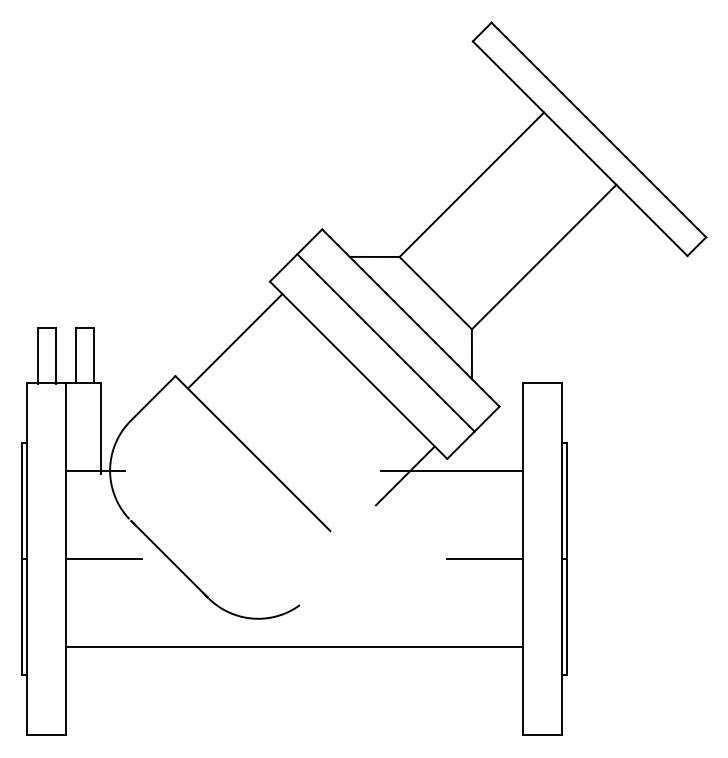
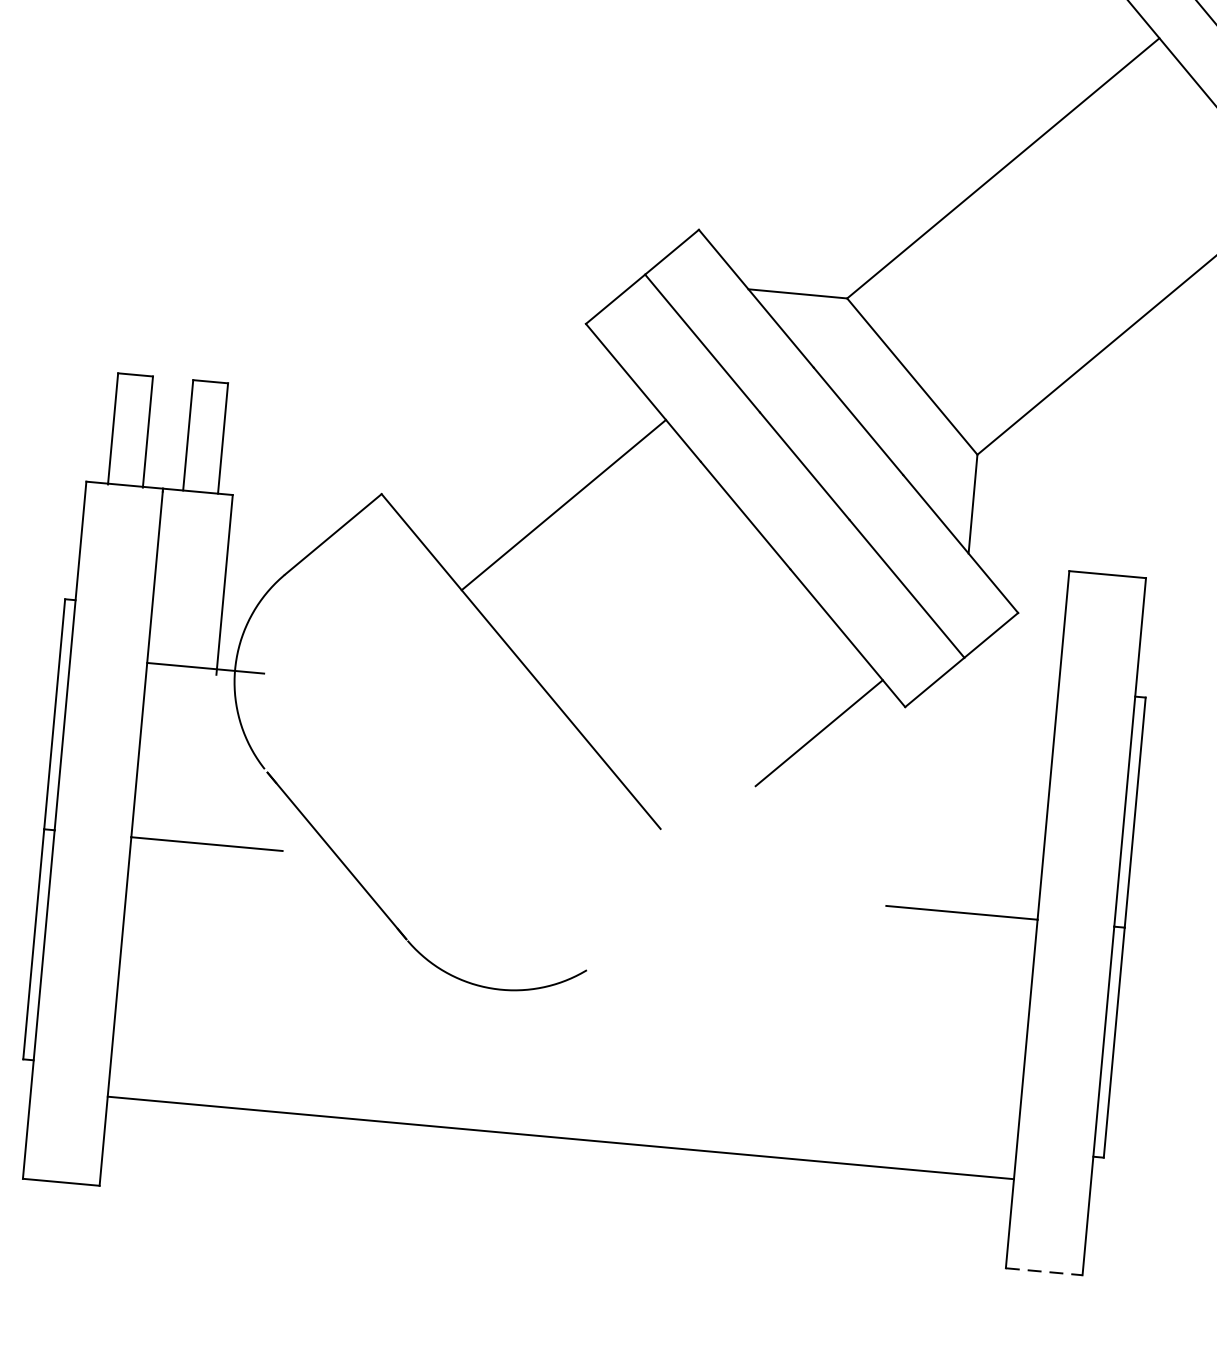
line: (234, 341) -> (562, 505), moved
line: (452, 471) -> (913, 732), removed
line: (294, 647) -> (560, 1138), moved
line: (543, 735) -> (1046, 1272), solid -> dashed

